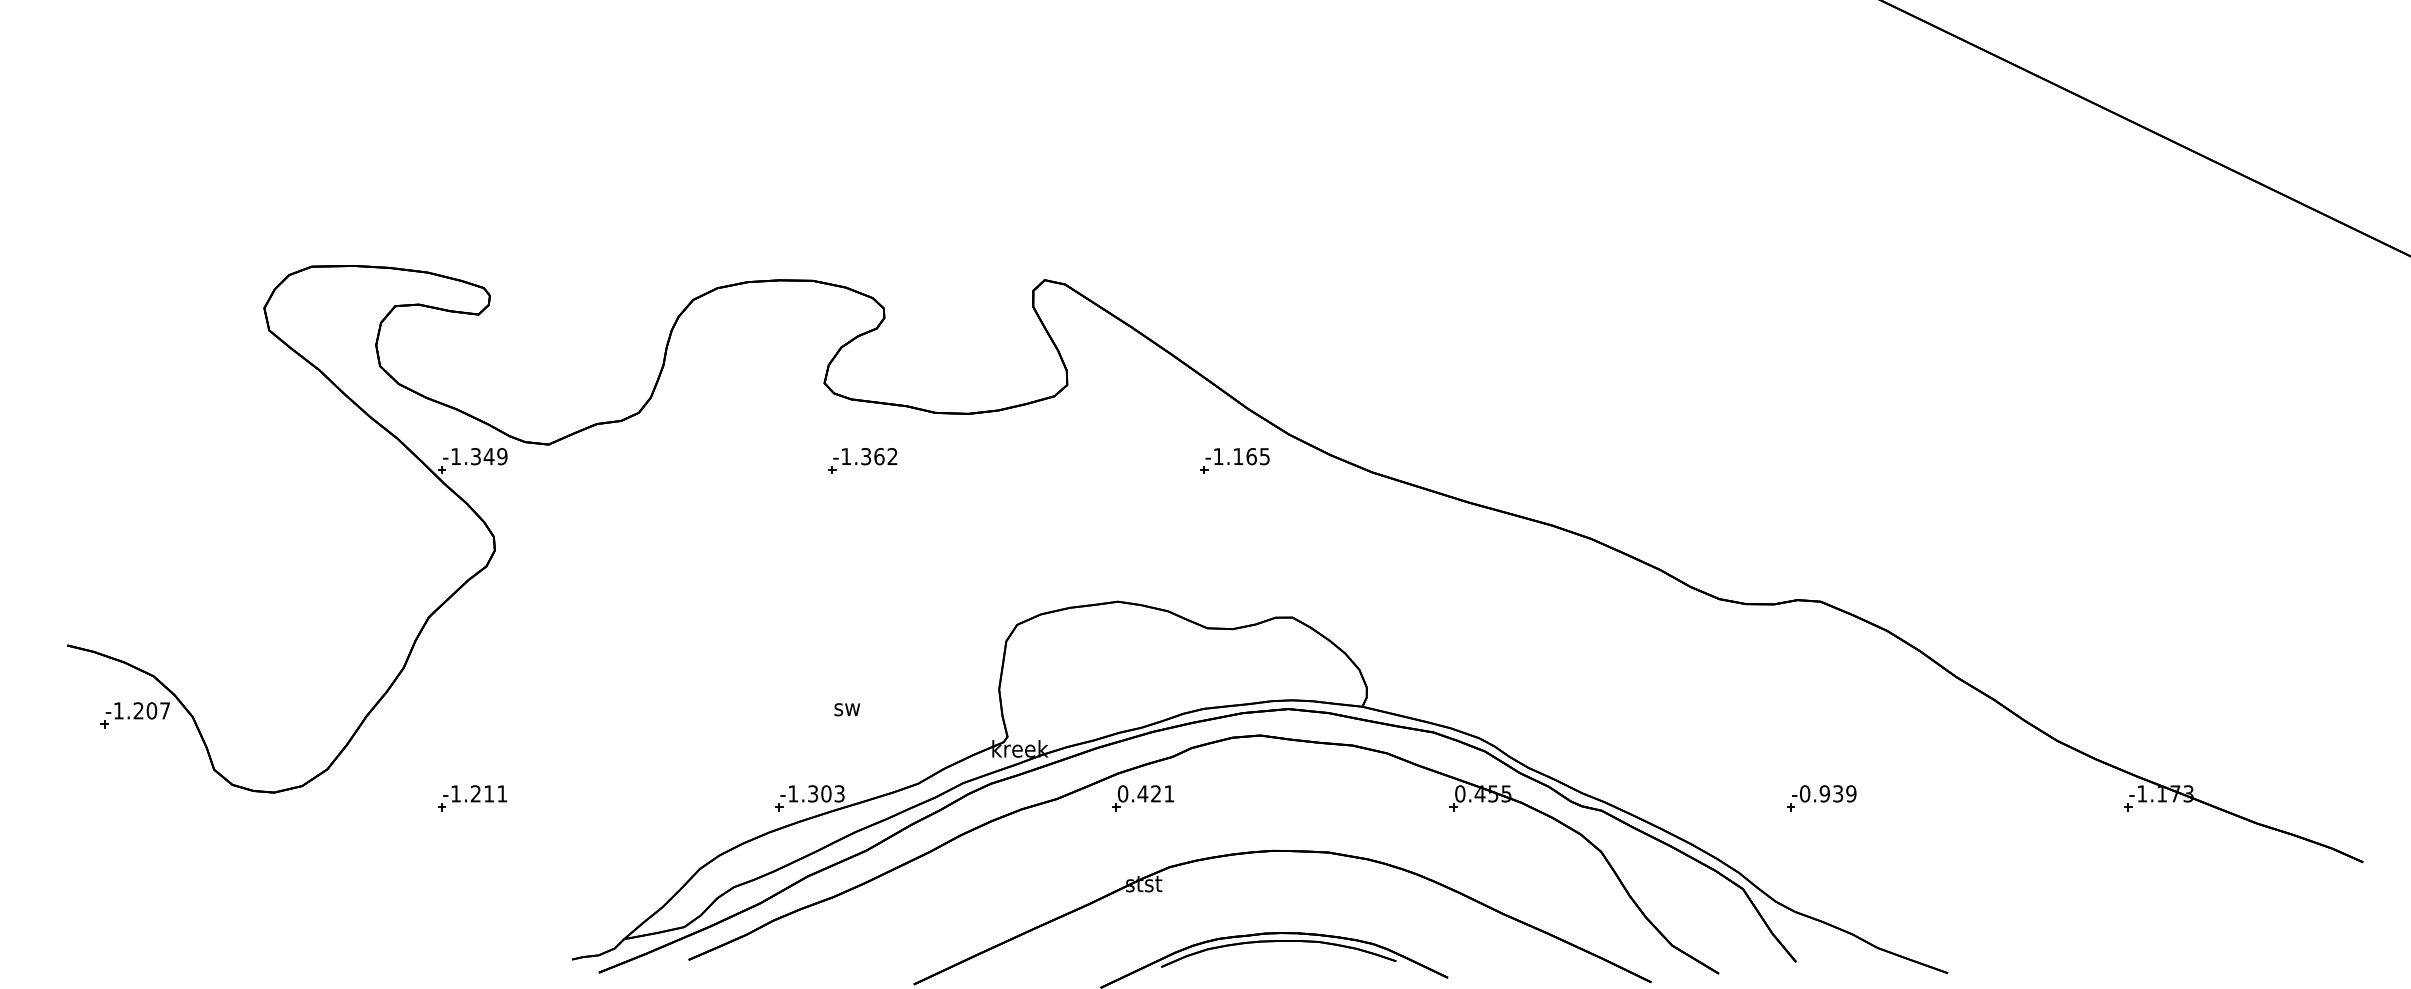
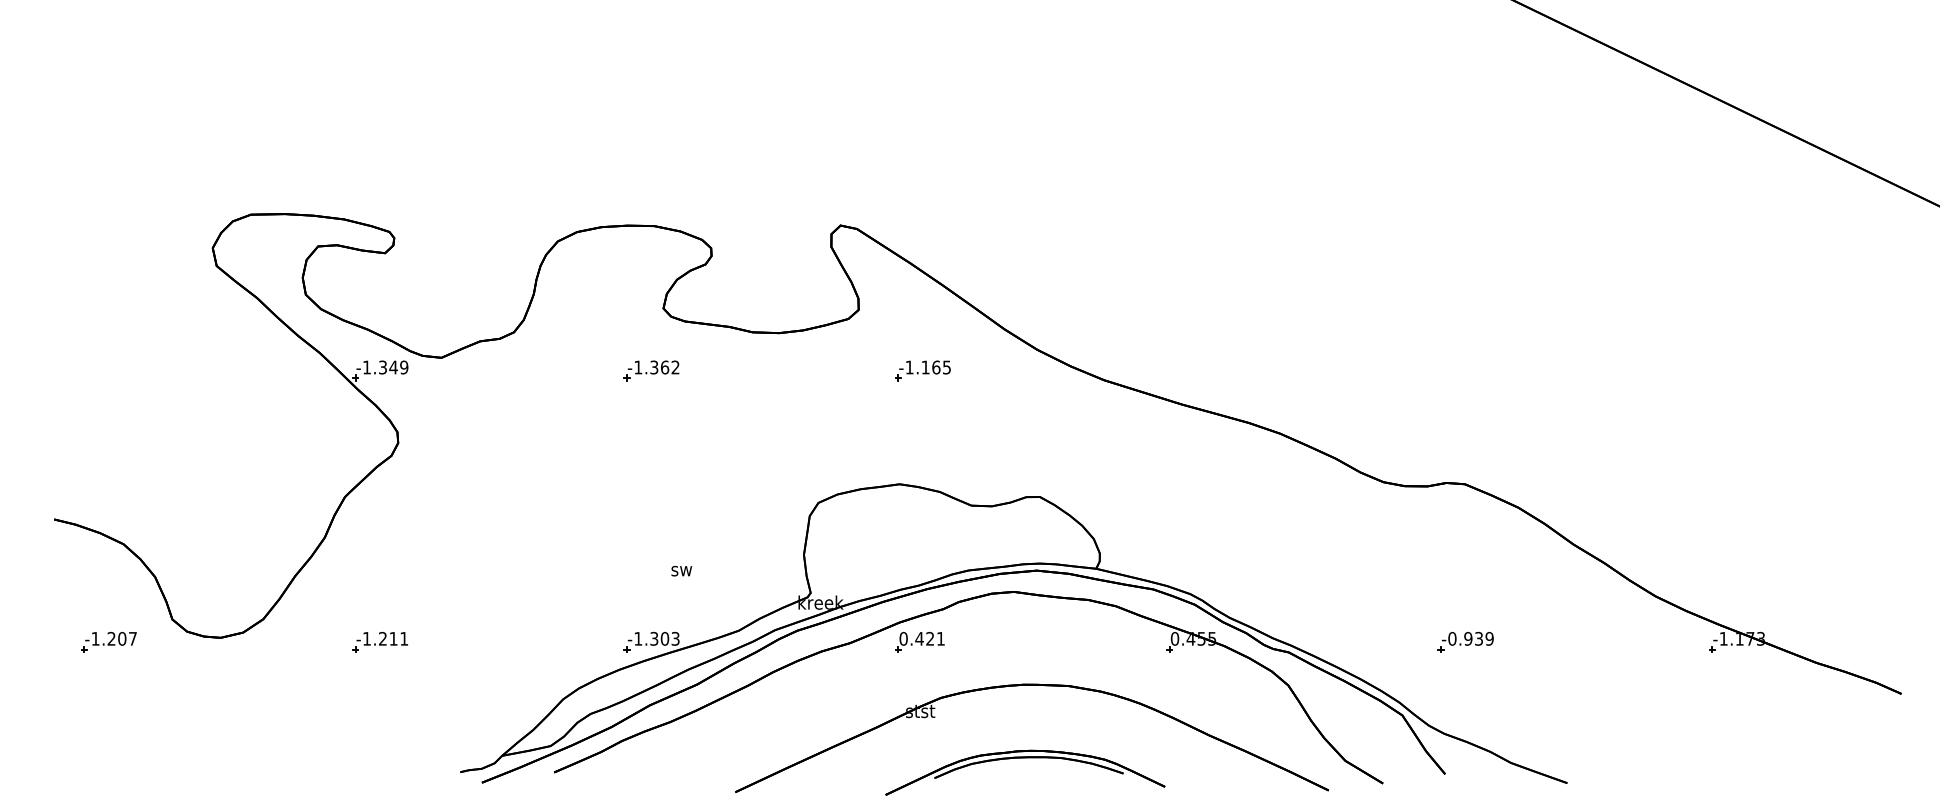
part: (862, 460) -> (651, 370), moved
part: (1234, 460) -> (922, 370), moved
part: (134, 715) -> (108, 642), moved

